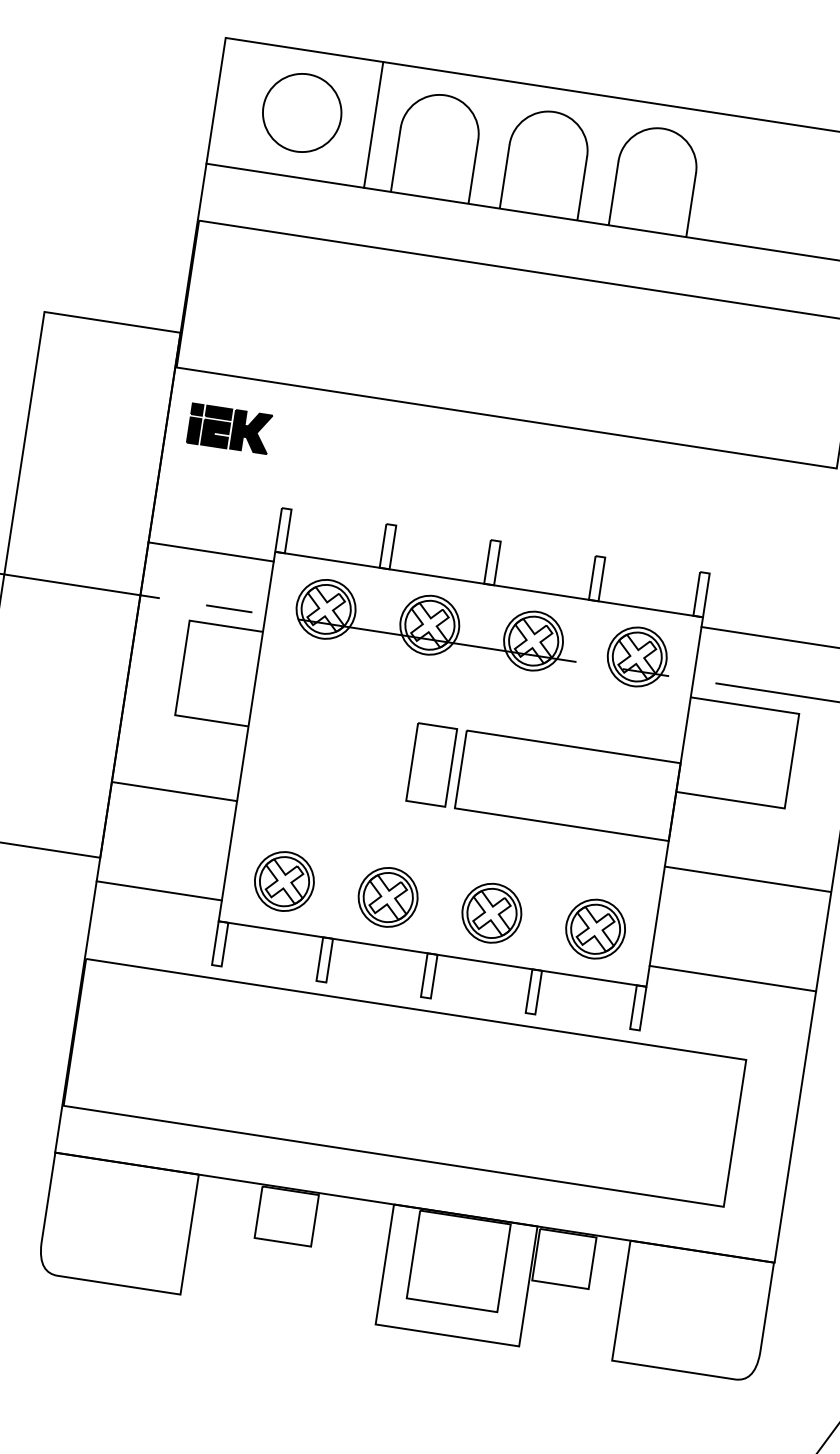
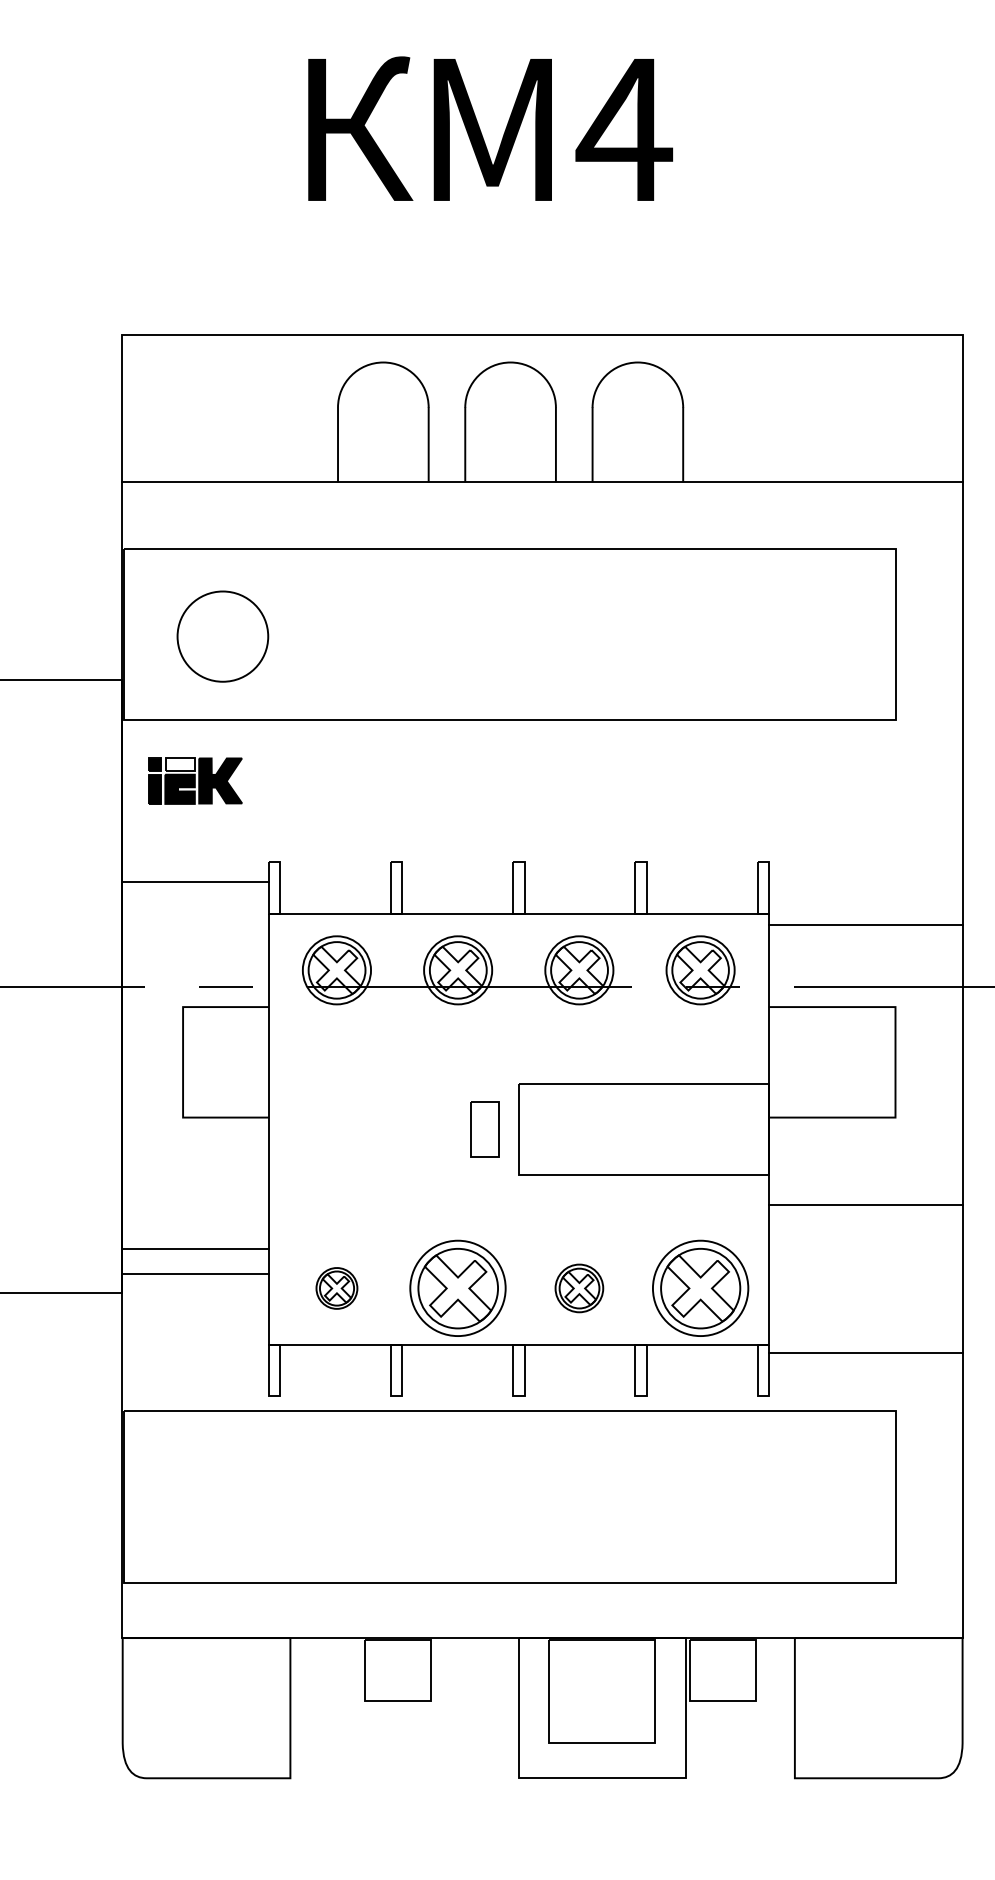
part: (301, 112) -> (222, 636), moved
line: (373, 124) -> (306, 408), removed
fill: (218, 412) -> (179, 764), removed
line: (211, 551) -> (195, 881), moved
part: (431, 764) -> (484, 1129), size x0.6
line: (174, 791) -> (195, 1248), moved
part: (284, 881) -> (336, 1288), size x0.6
line: (159, 890) -> (195, 1273), moved
part: (388, 897) -> (458, 1288), size x1.4
part: (491, 913) -> (579, 1288), size x0.7
part: (595, 929) -> (700, 1288), size x1.4
line: (732, 978) -> (865, 1352), moved

